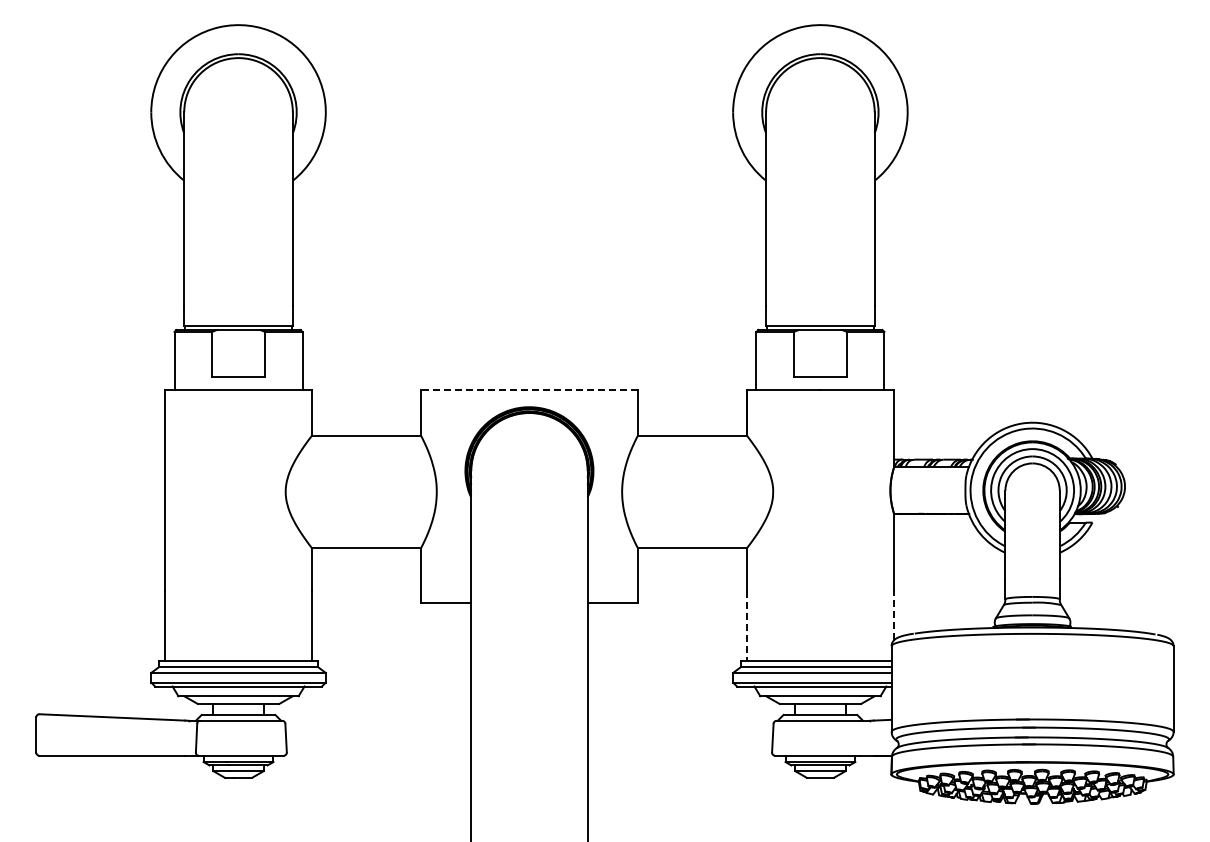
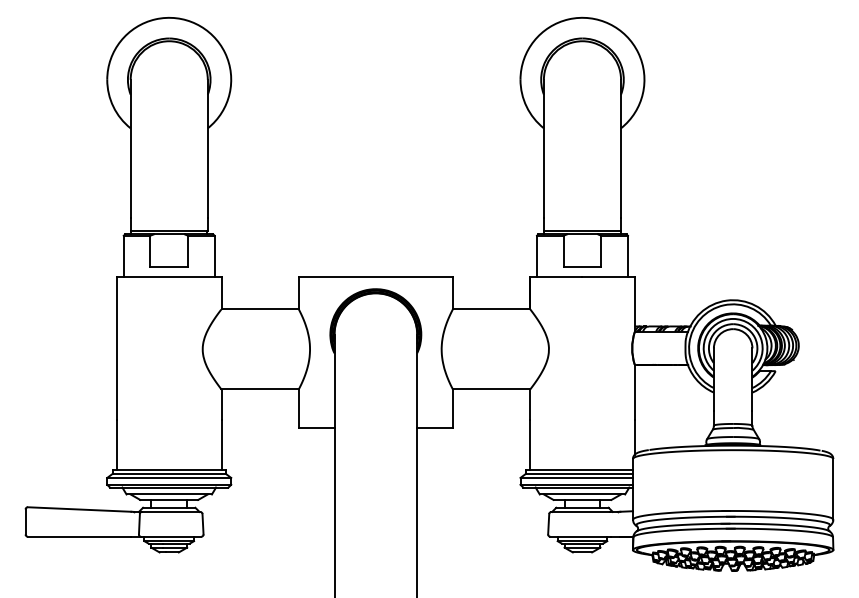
line: (529, 389) -> (375, 276), dashed -> solid
line: (894, 615) -> (635, 437), dashed -> solid
line: (746, 626) -> (529, 444), dashed -> solid

